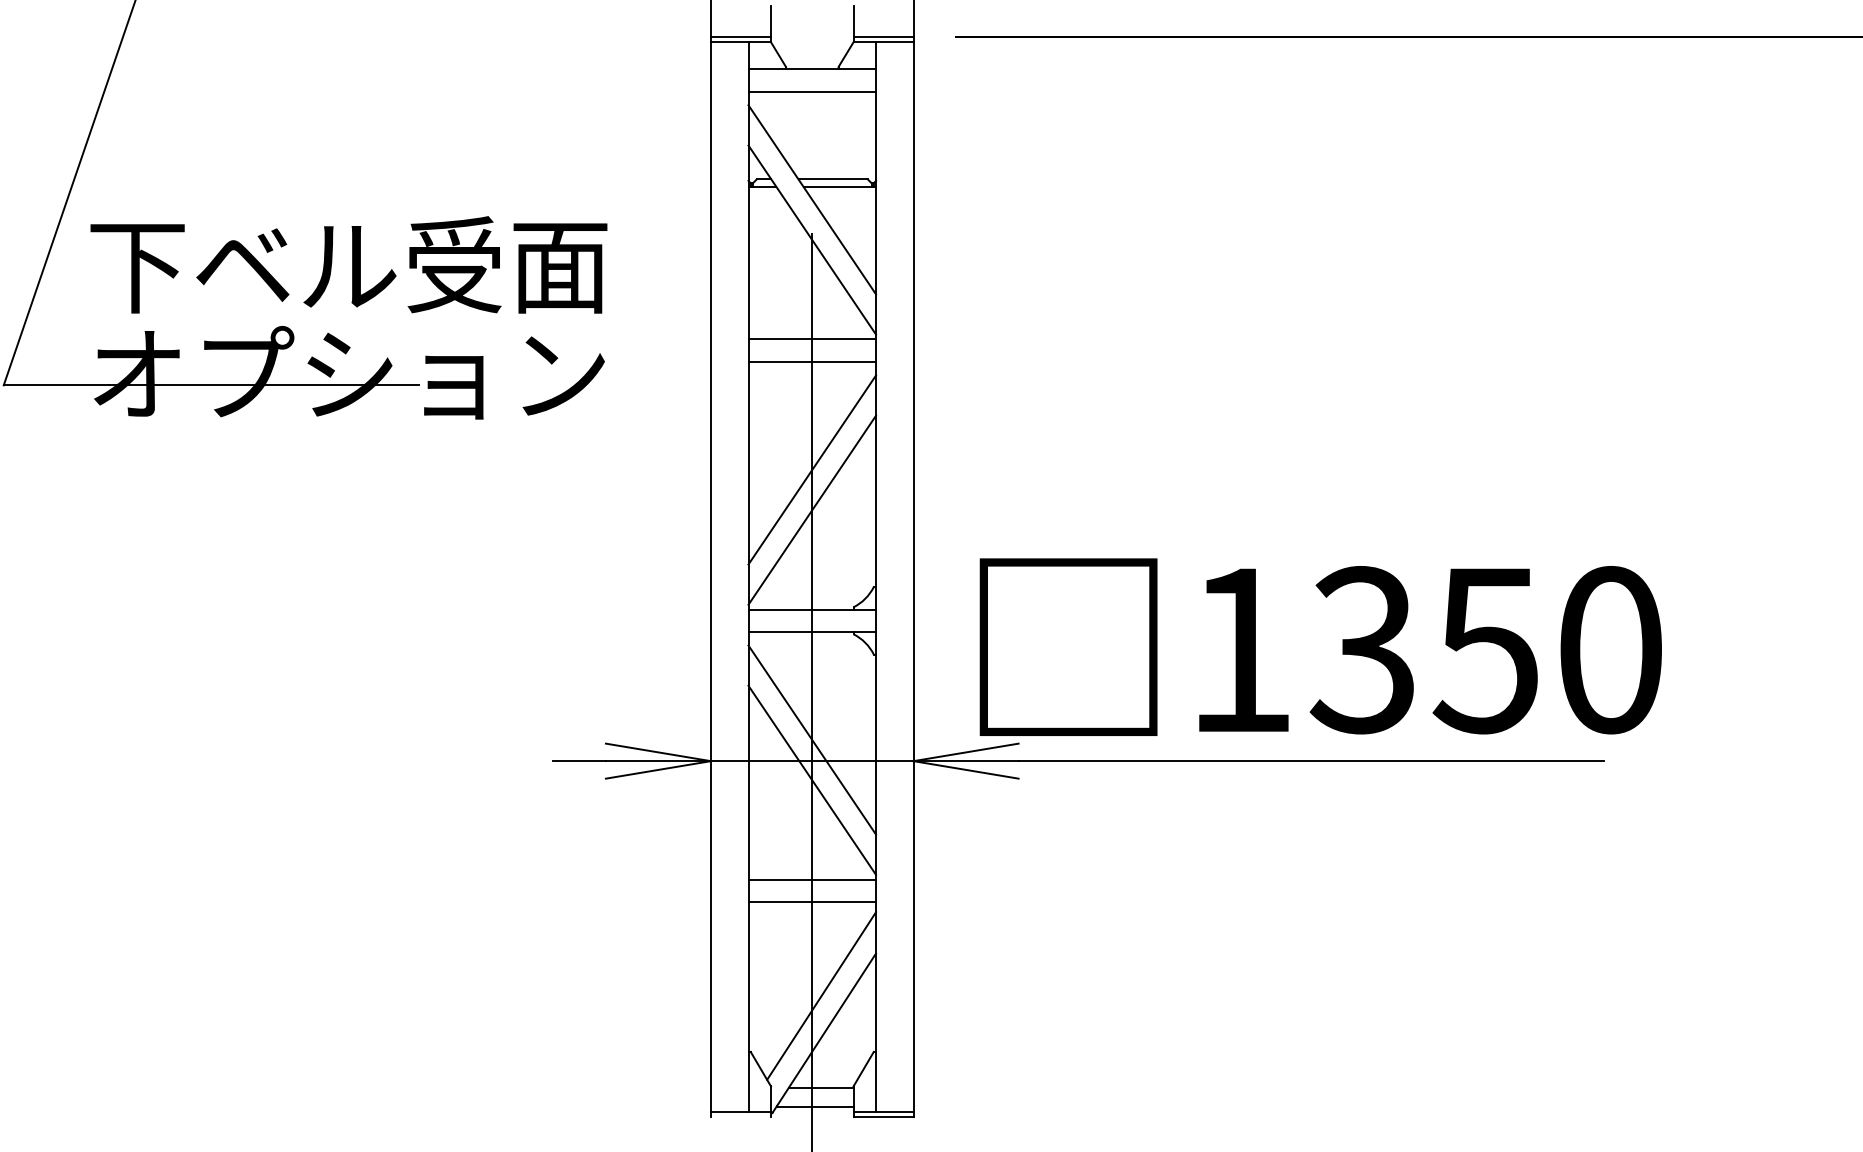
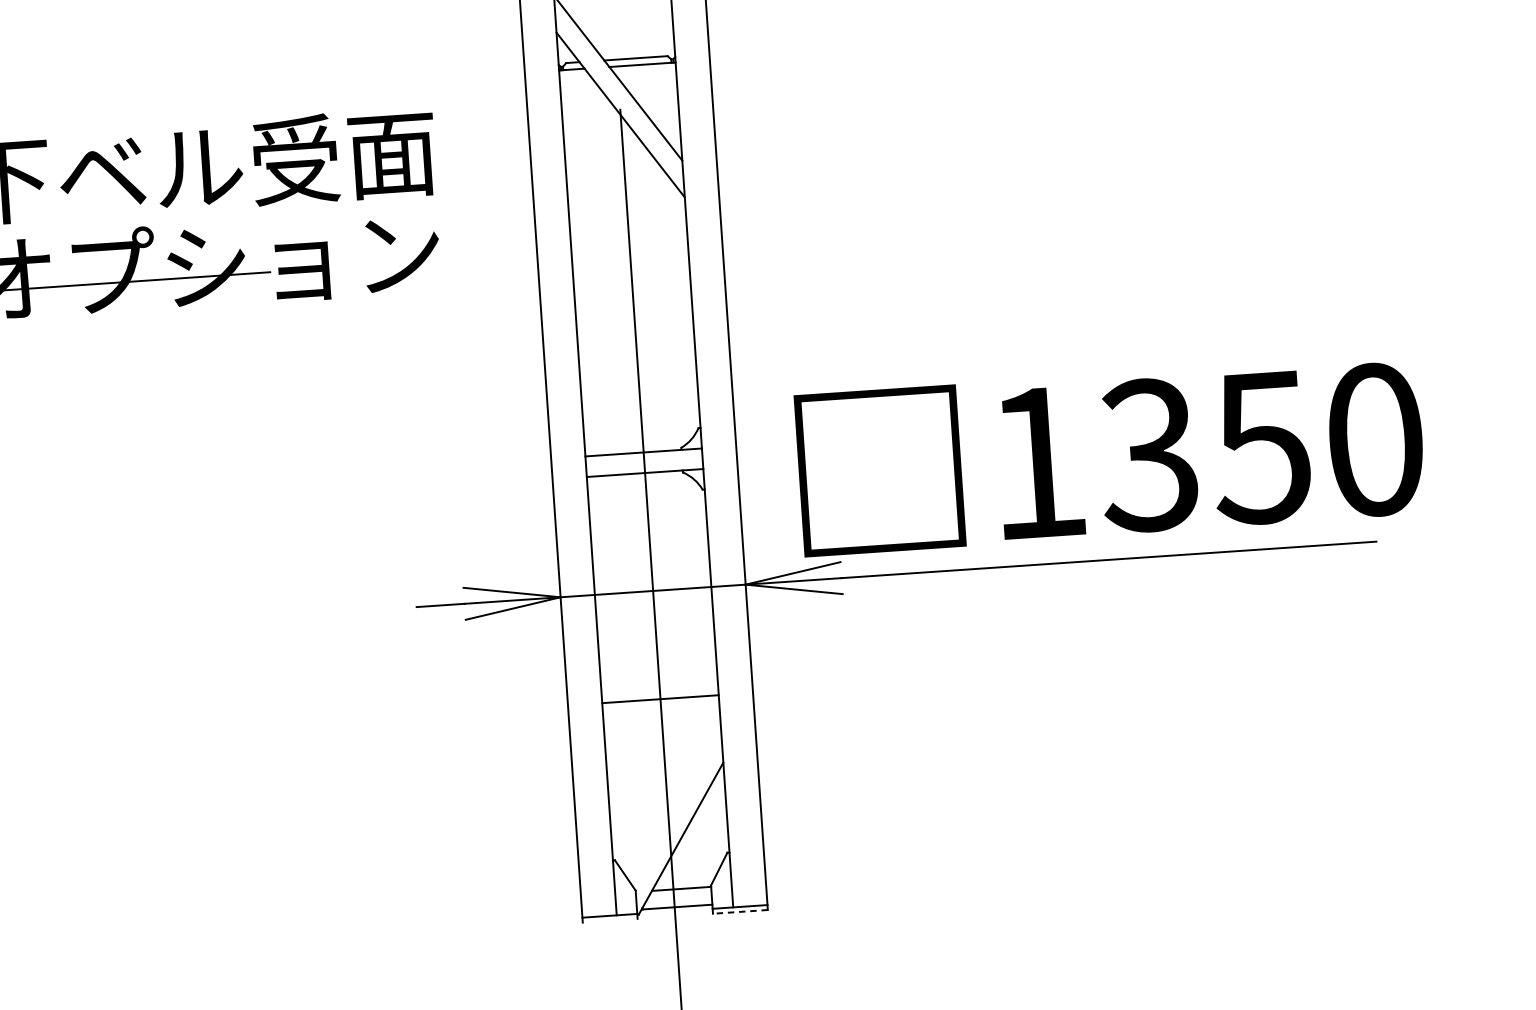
line: (812, 339) -> (627, 205), removed
line: (812, 361) -> (628, 225), removed
line: (812, 469) -> (635, 324), removed
line: (812, 509) -> (637, 361), removed
line: (812, 739) -> (651, 571), removed
line: (812, 779) -> (654, 607), removed
line: (812, 902) -> (662, 720), removed
line: (821, 995) -> (676, 804), removed
line: (883, 1117) -> (740, 912), solid -> dashed

